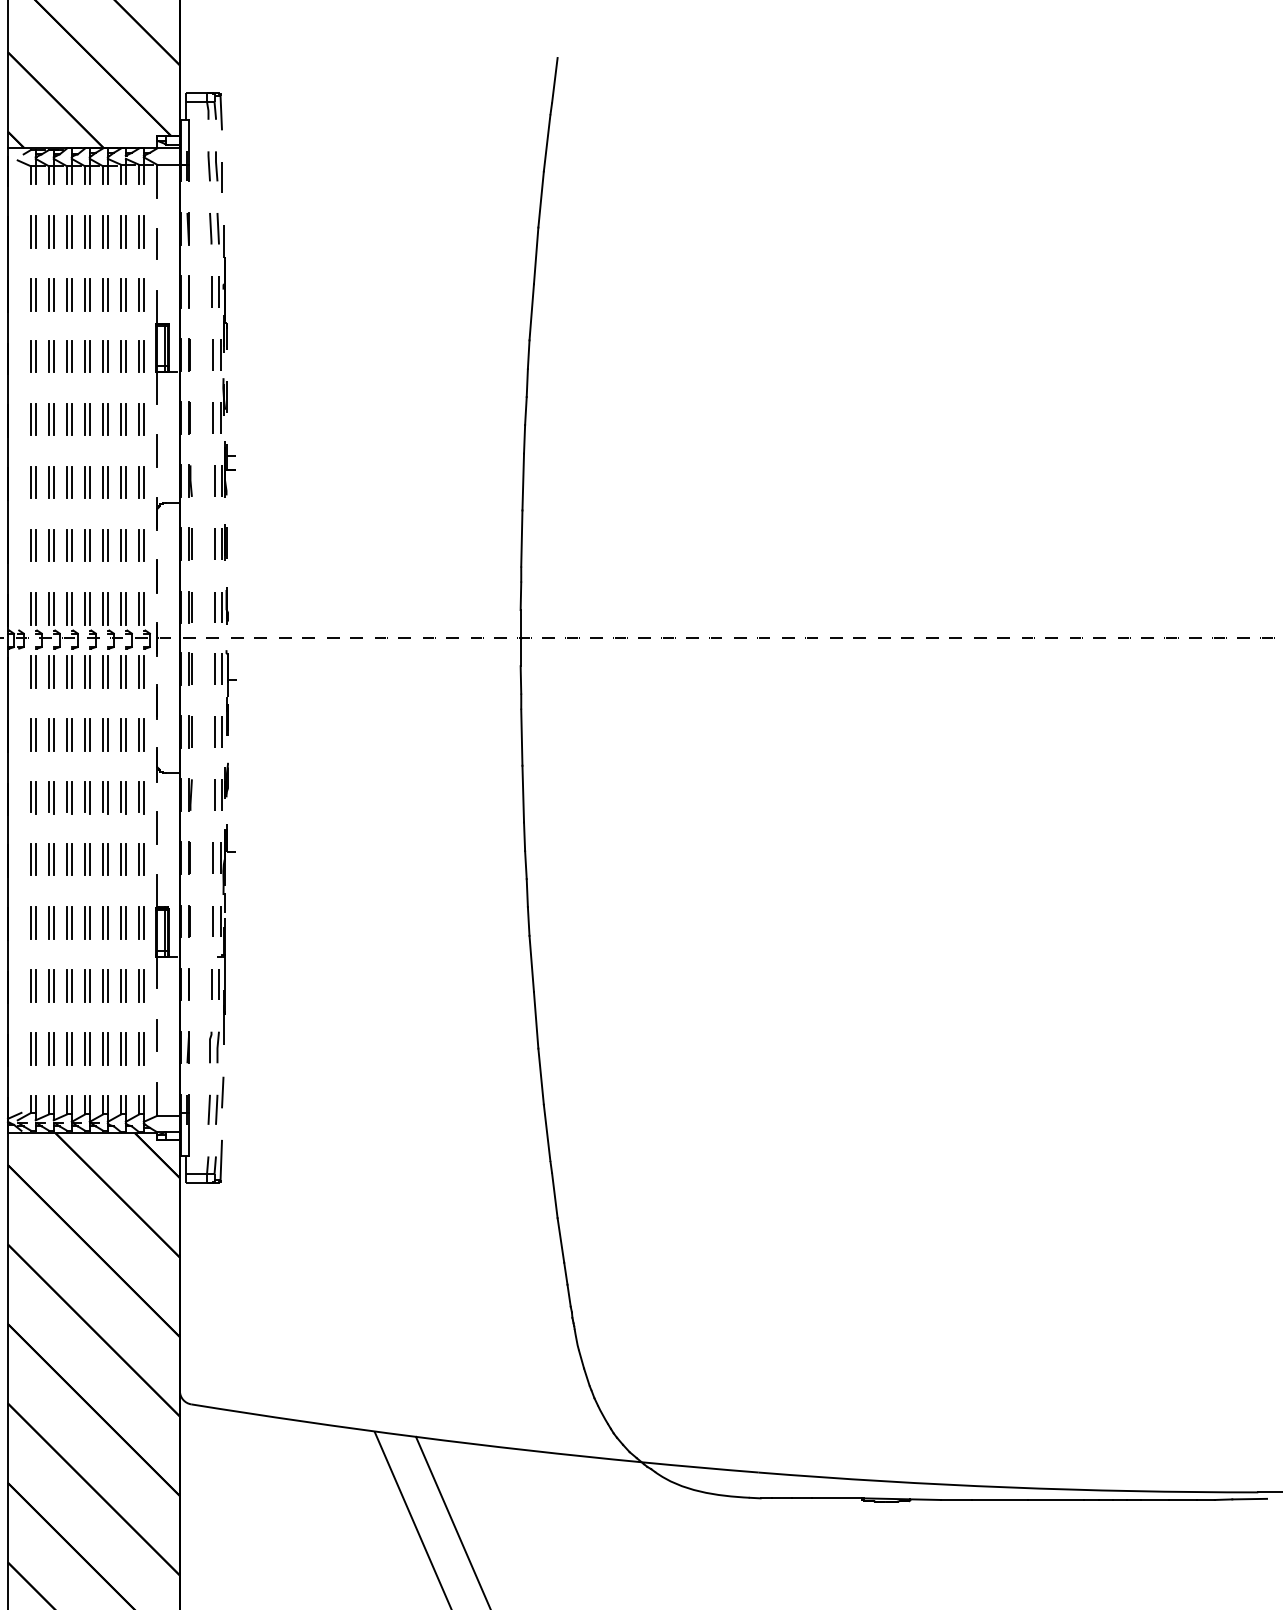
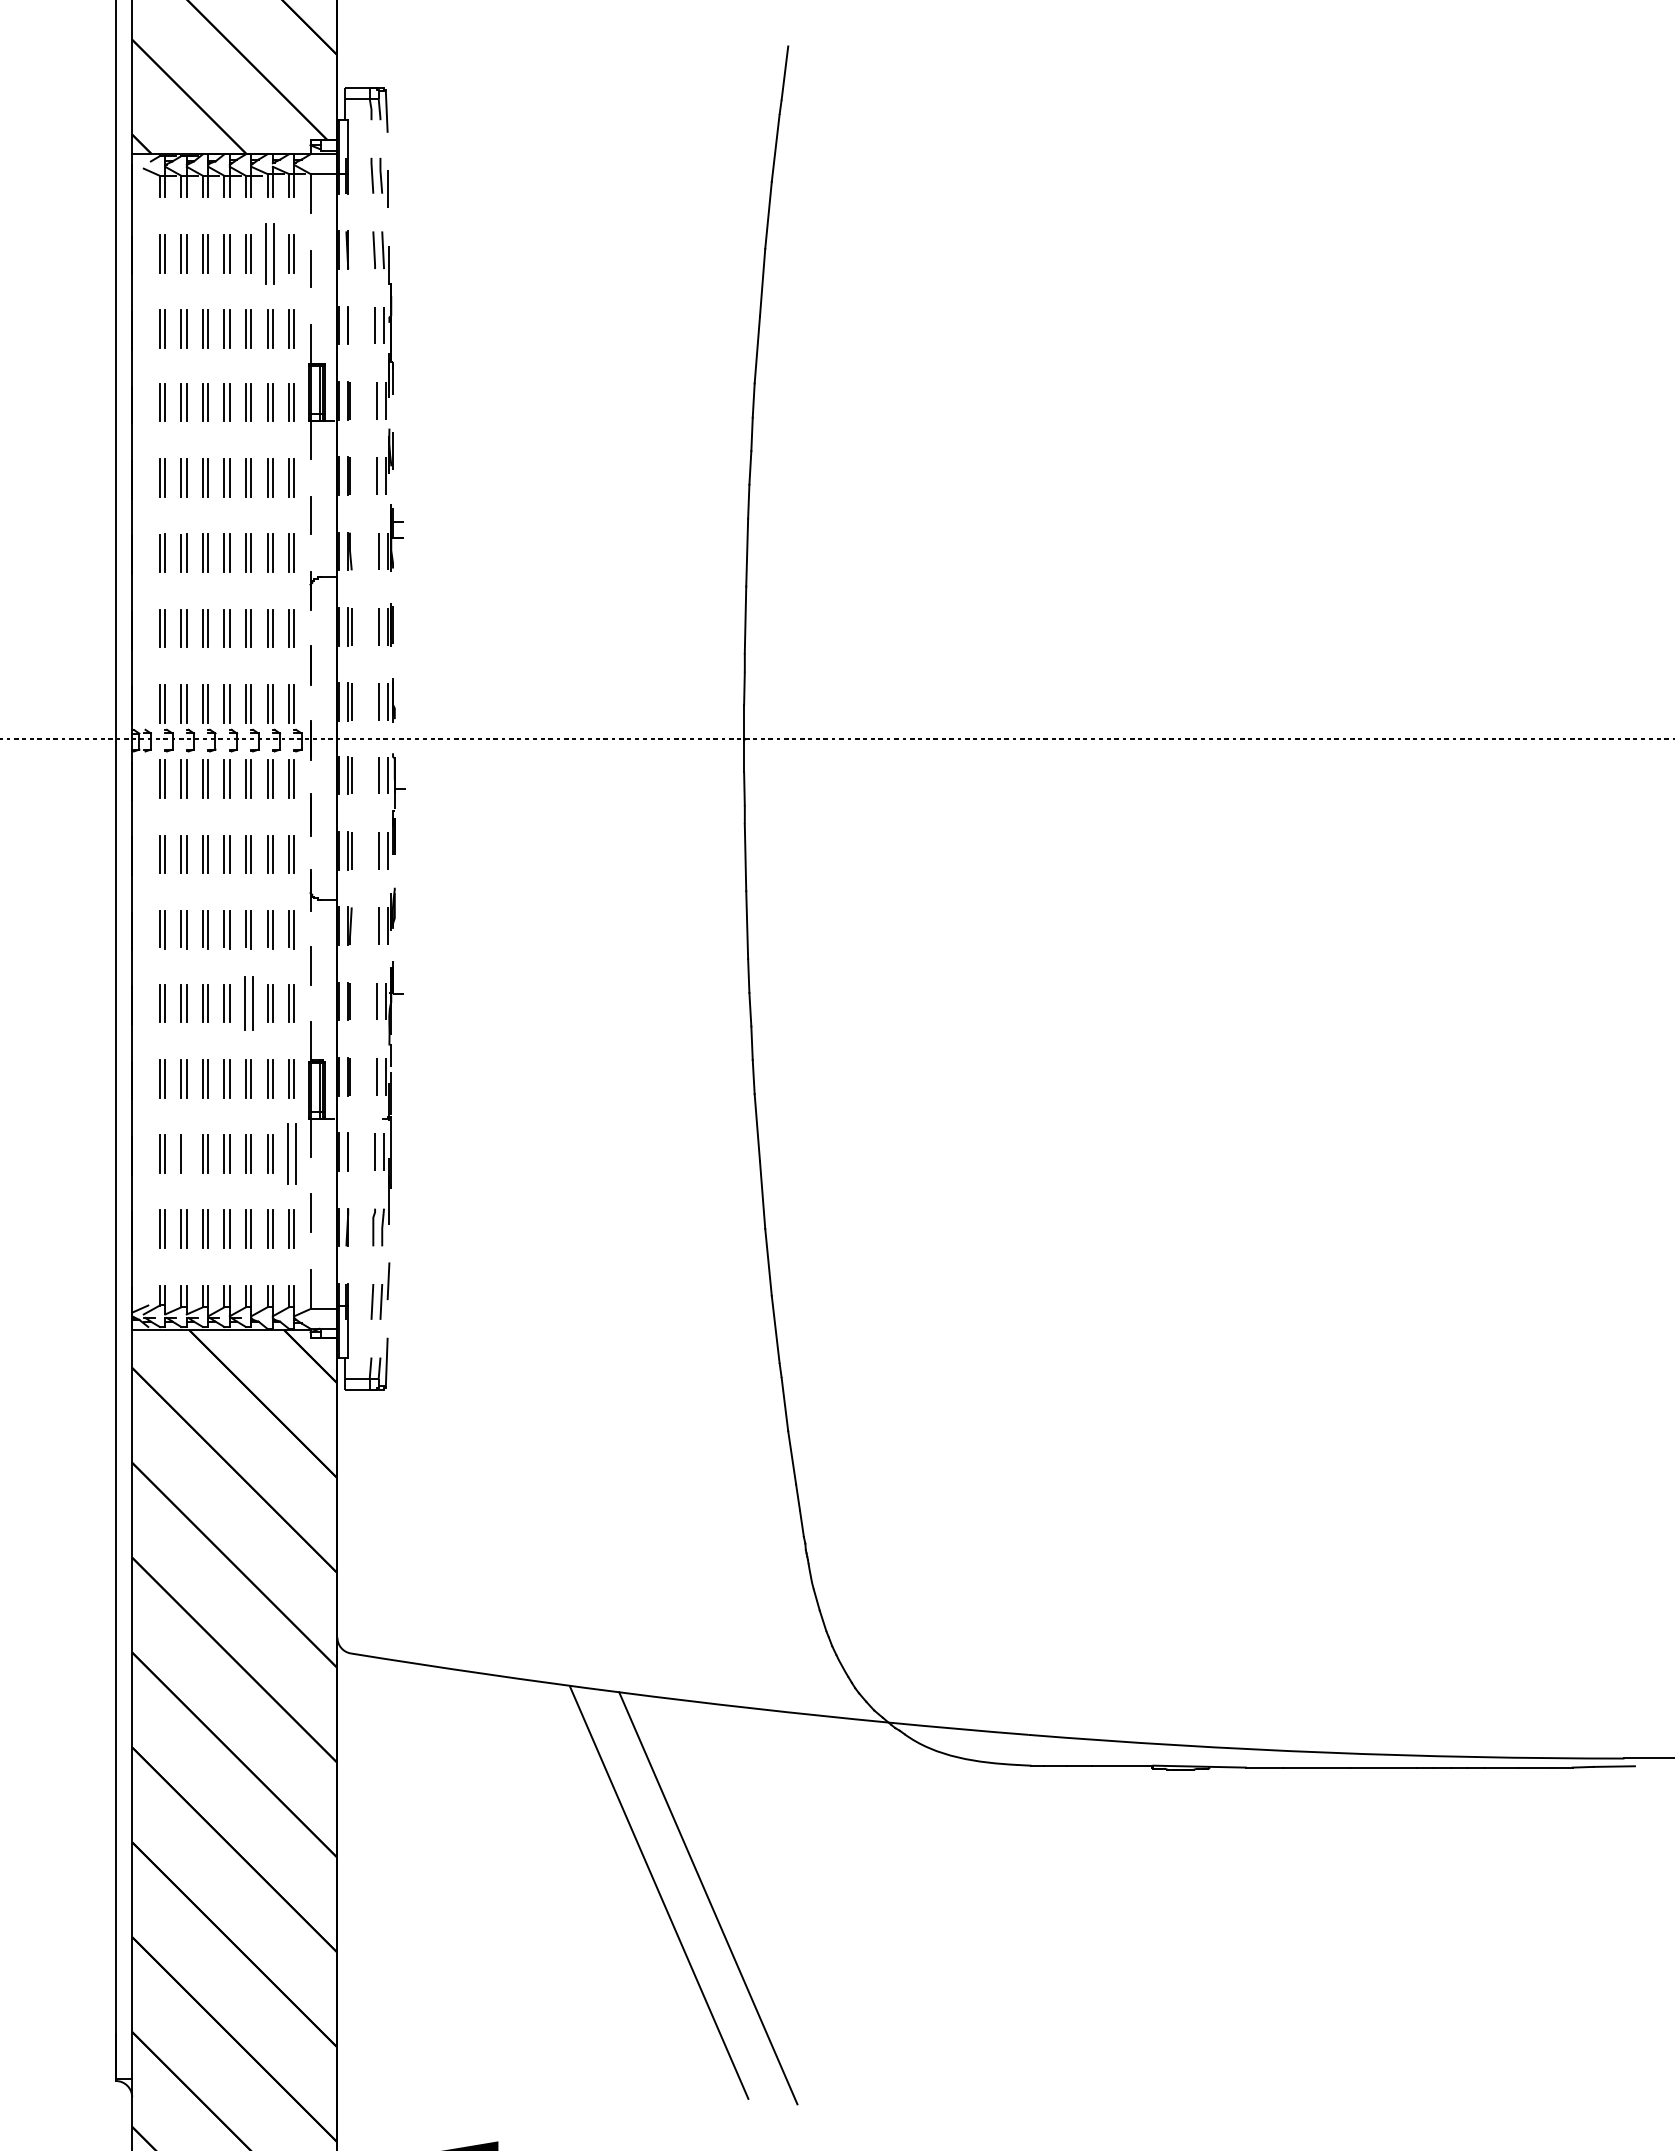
part: (123, 231) -> (270, 253), size x1.6
part: (105, 859) -> (248, 1003), size x1.4
line: (53, 985) -> (186, 1153), removed
part: (141, 985) -> (291, 1153), size x1.6

